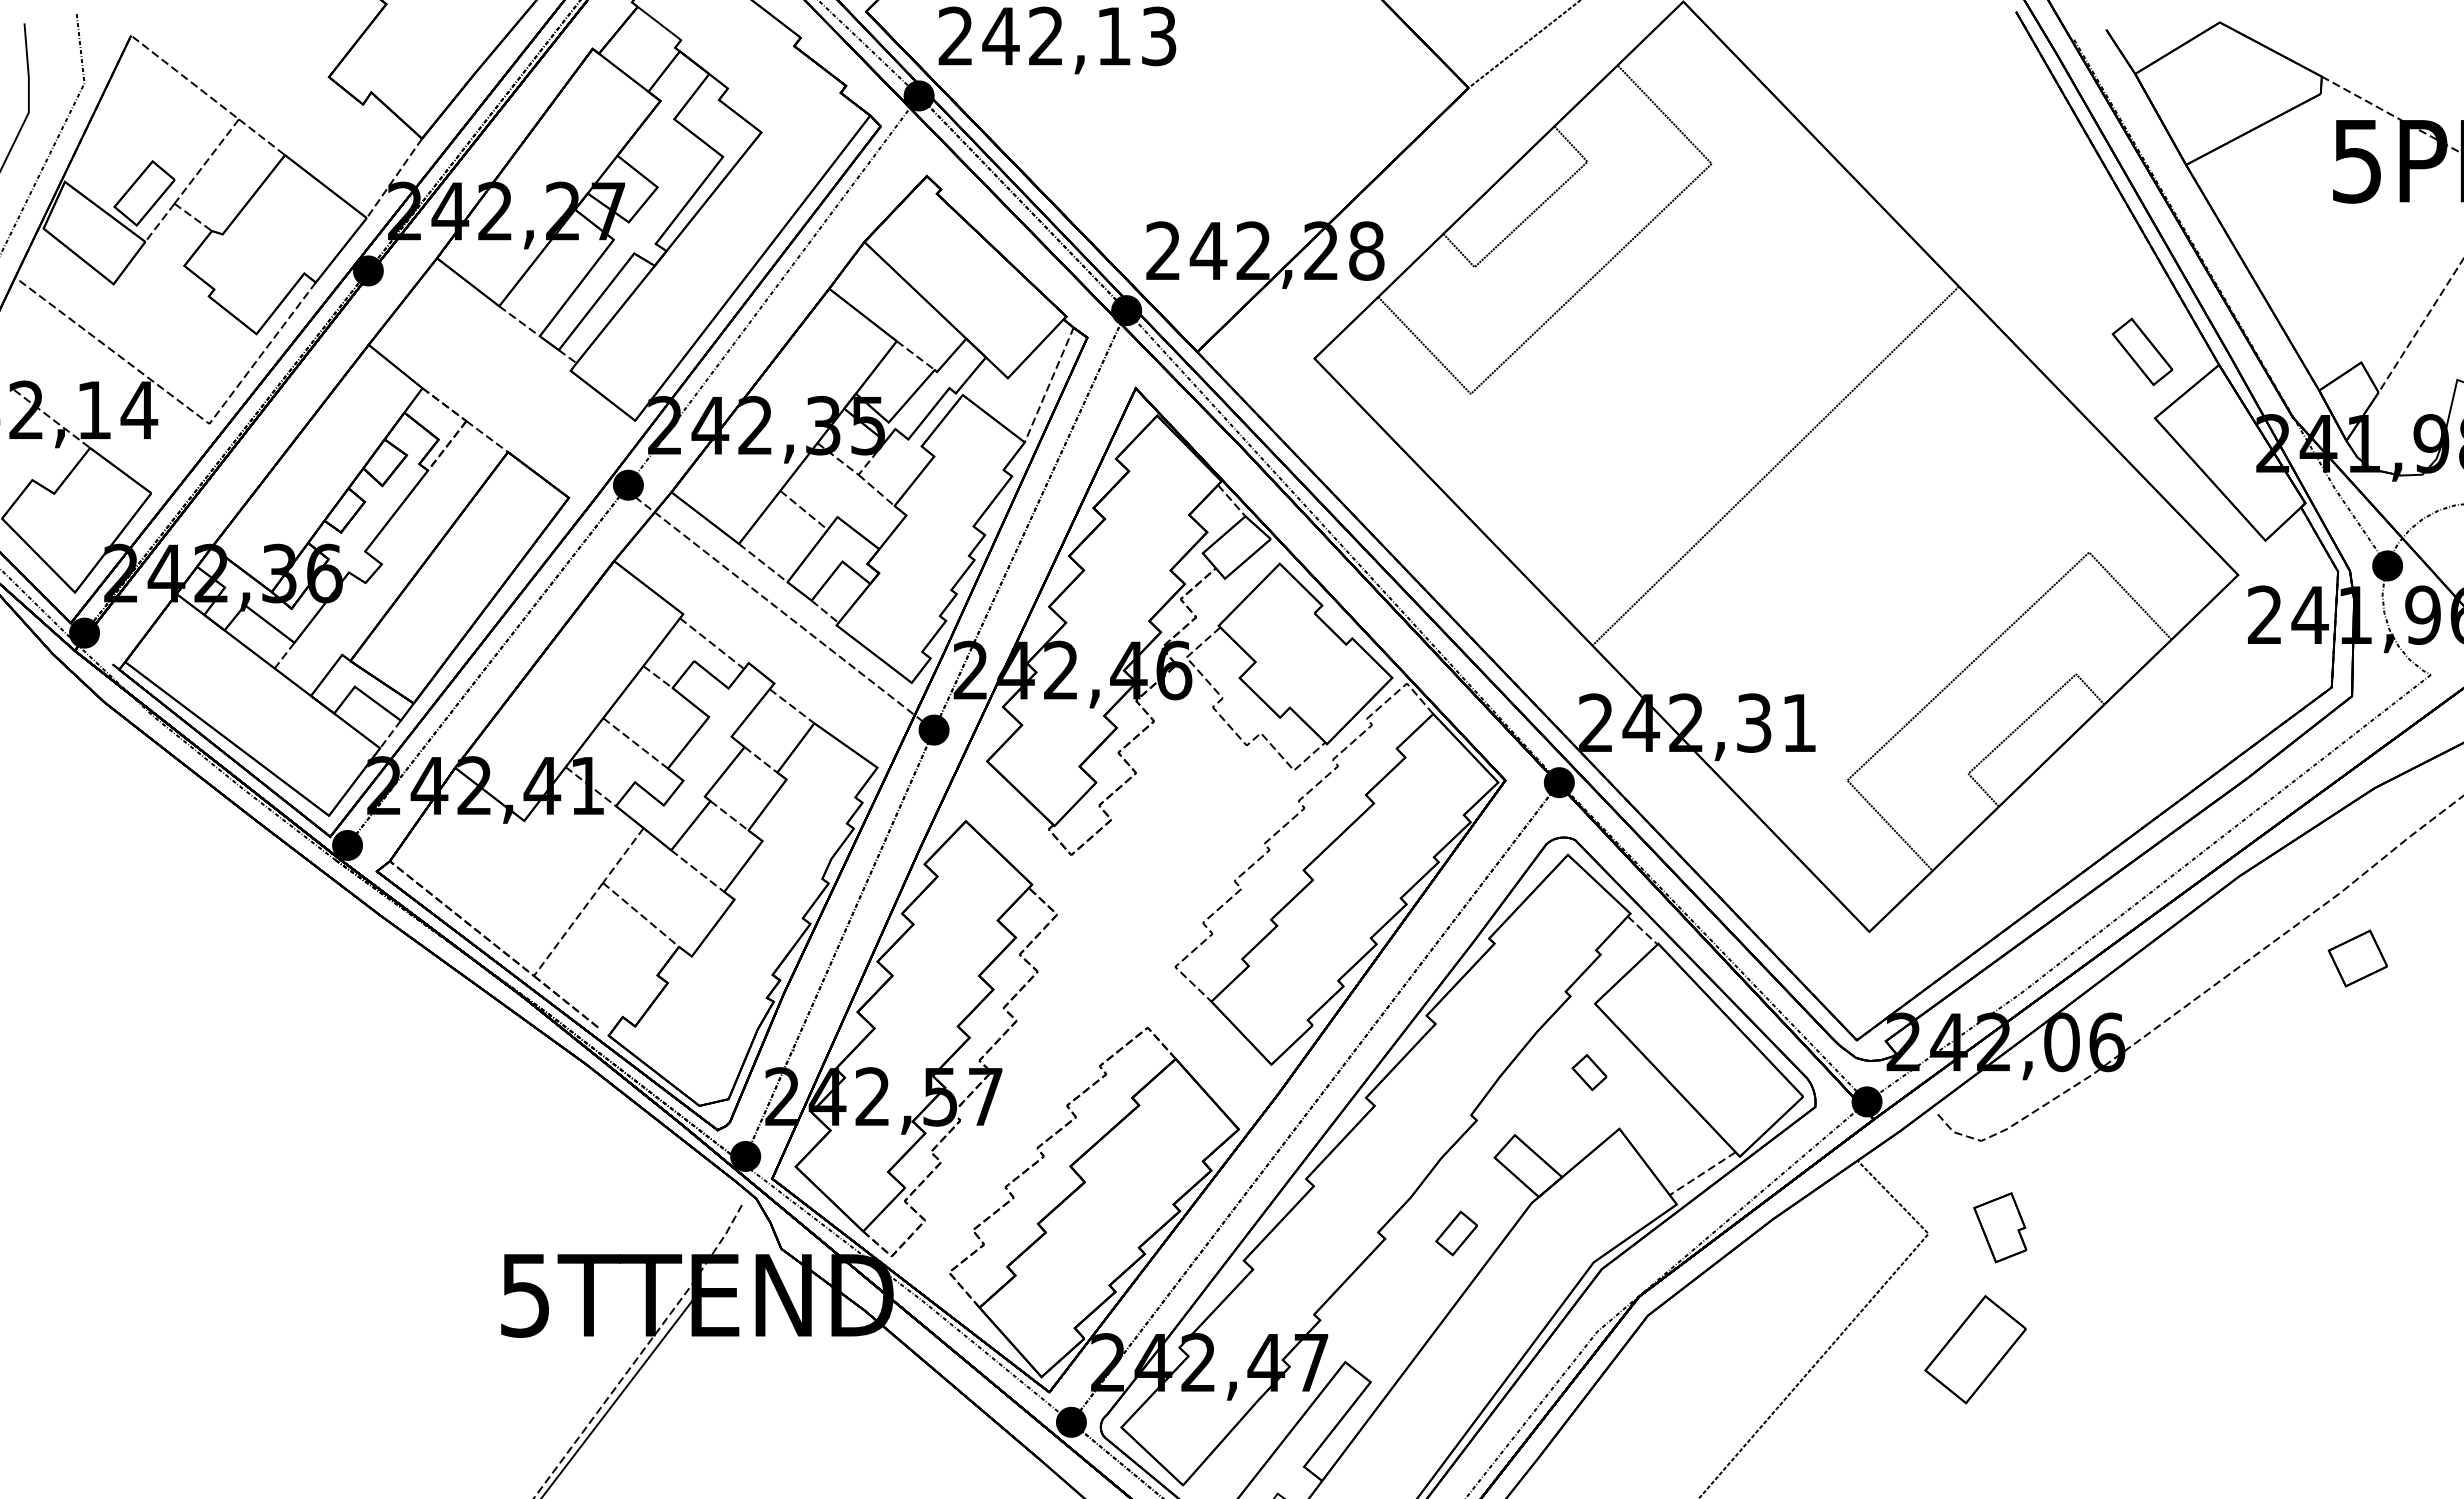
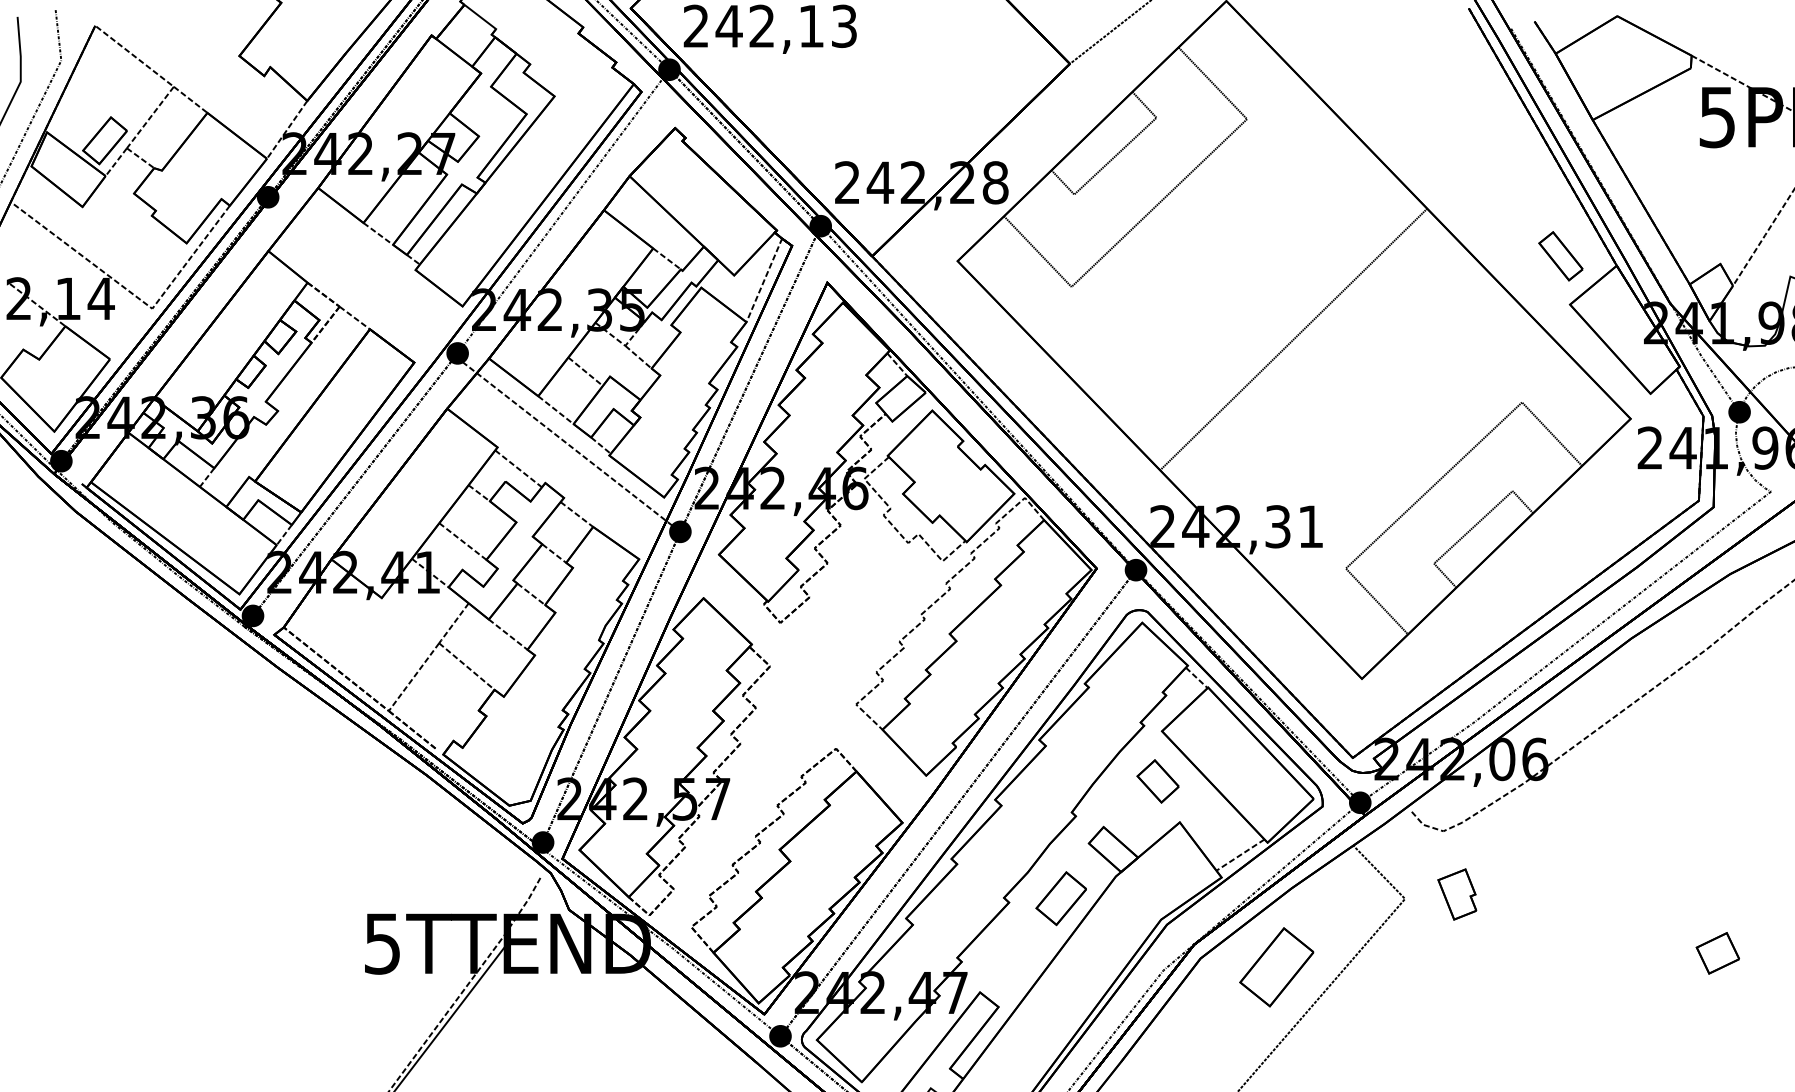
part: (2357, 958) -> (1717, 953), moved
part: (1589, 1072) -> (1158, 781), size x1.67
part: (1456, 1233) -> (1061, 898), size x1.67
part: (1975, 1349) -> (1276, 967), moved

